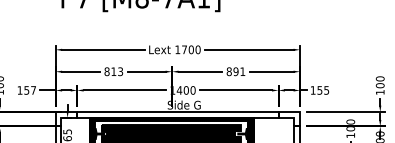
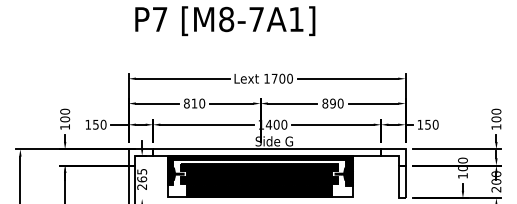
text: (120, 71) -> (202, 103), 813 -> 810
text: (242, 71) -> (340, 103), 891 -> 890
text: (33, 90) -> (103, 124), 157 -> 150
text: (326, 90) -> (435, 124), 155 -> 150

